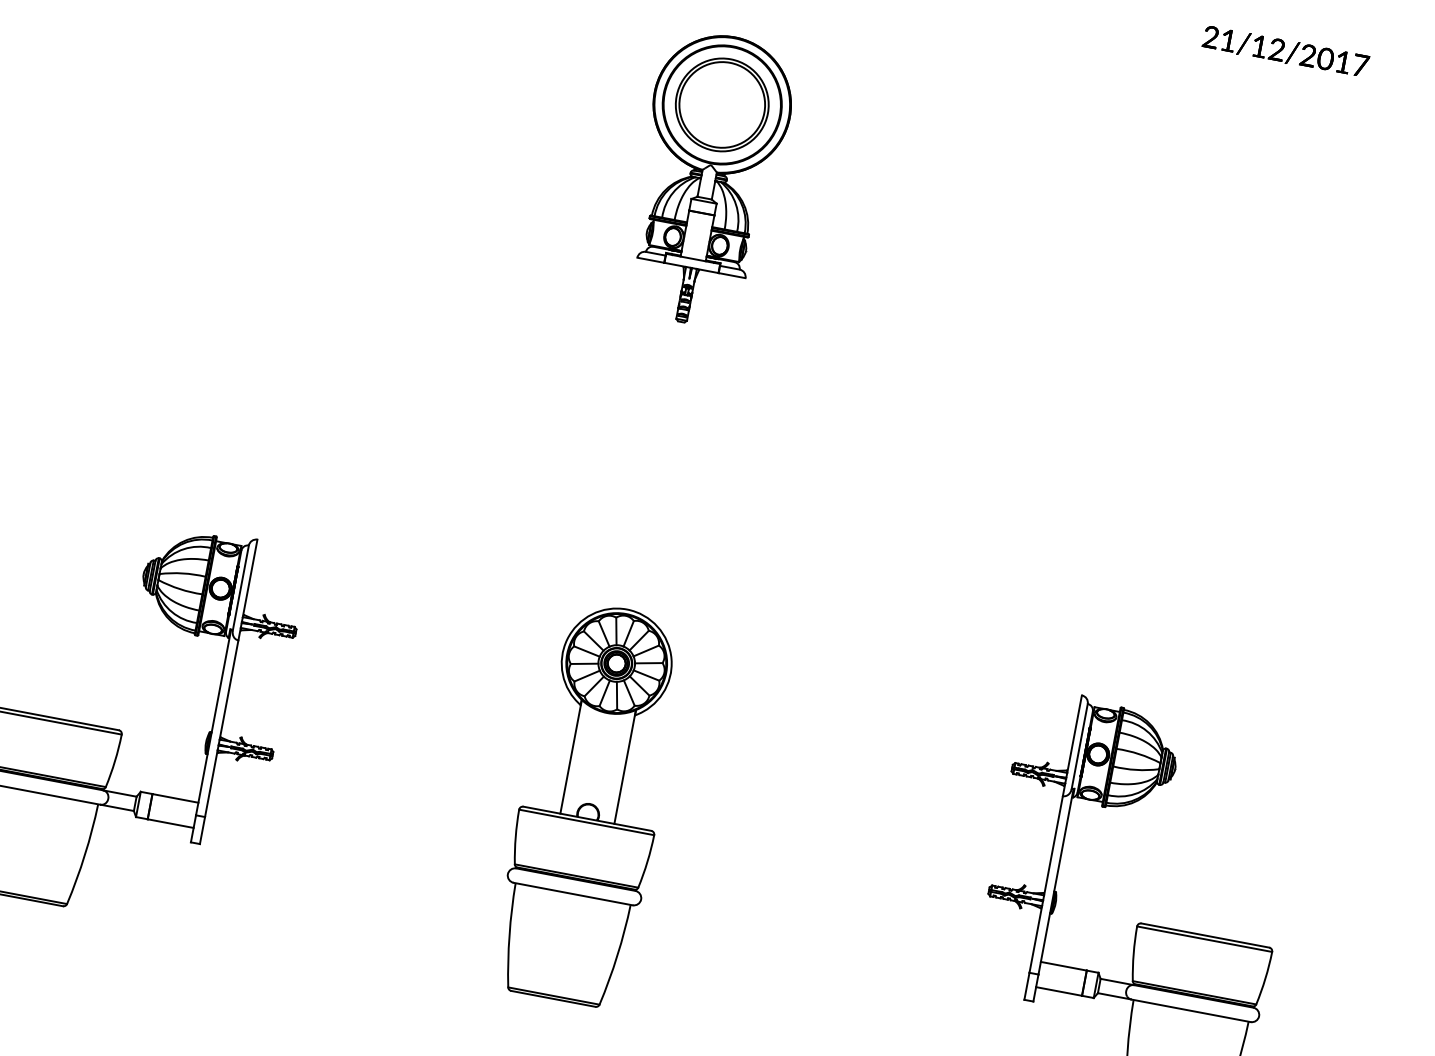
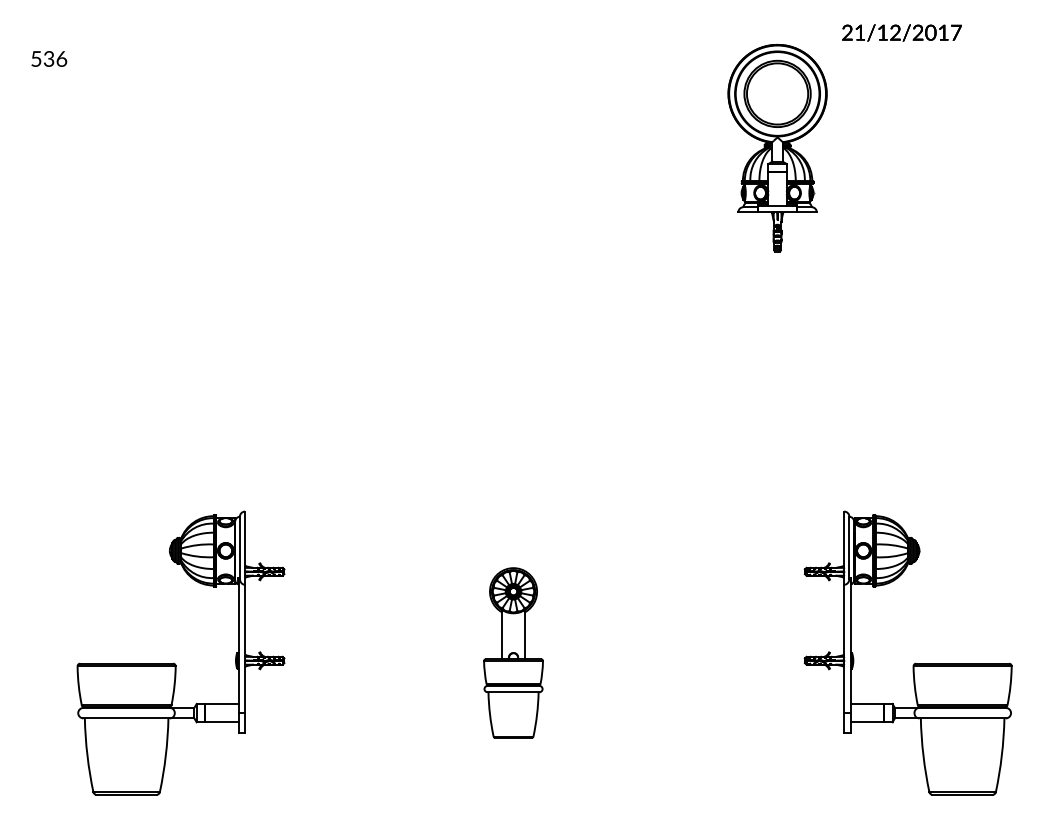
part: (708, 178) -> (777, 147), moved
part: (590, 803) -> (513, 652), size x0.6

